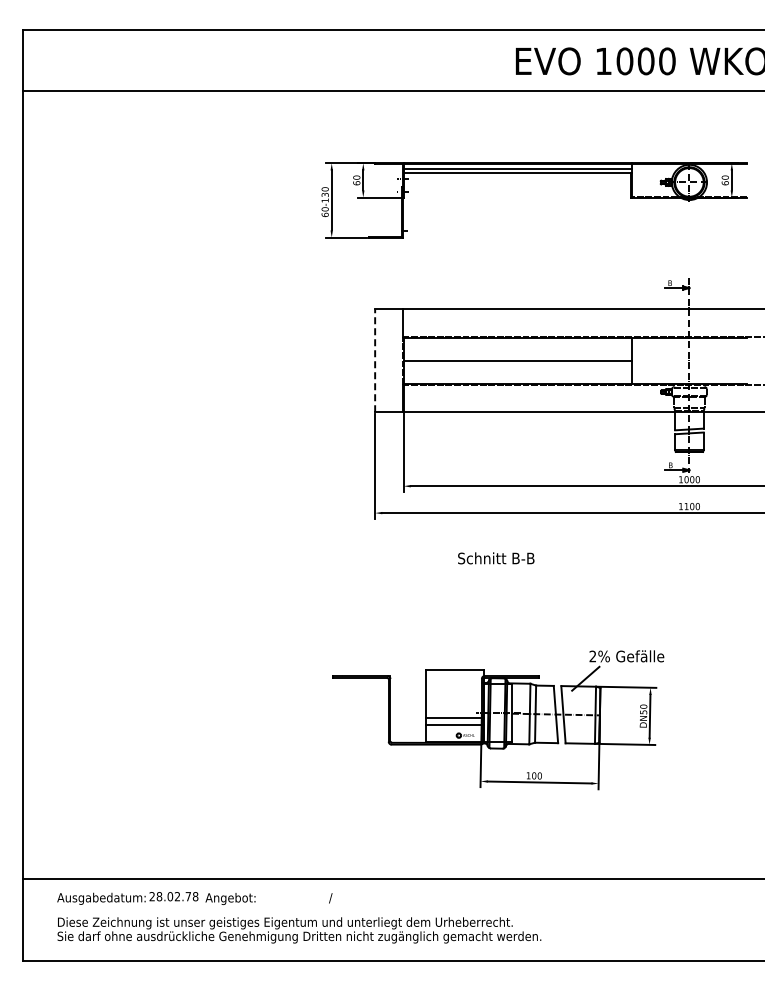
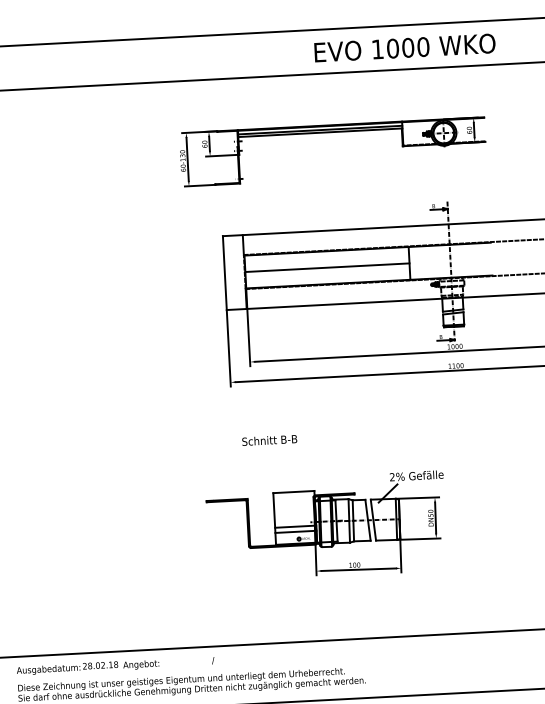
line: (375, 360) -> (225, 272), dashed -> solid
text: (496, 558) -> (269, 440), moved
text: (187, 896) -> (110, 664), 28.02.78 -> 28.02.18

